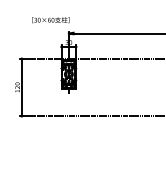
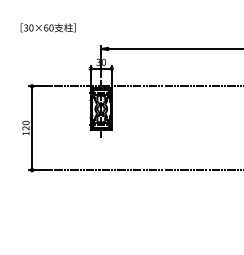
text: (50, 20) -> (47, 28), moved

